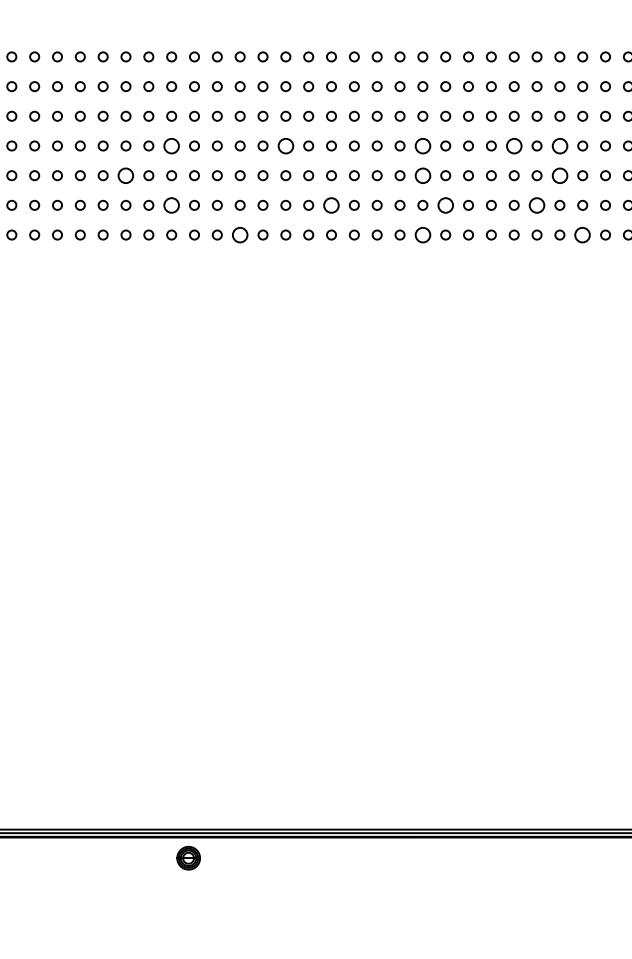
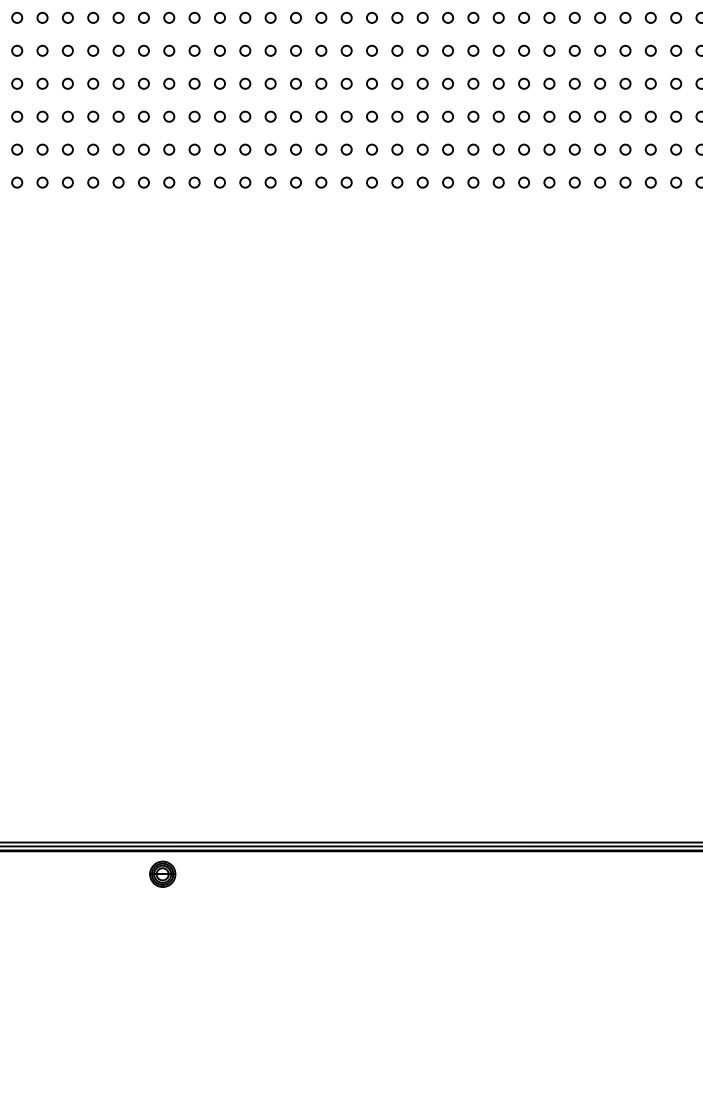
circle: (171, 145) -> (143, 83), size x0.62
circle: (285, 145) -> (270, 83), size x0.62
circle: (422, 145) -> (422, 83), size x0.62
circle: (513, 145) -> (523, 83), size x0.62
circle: (559, 145) -> (574, 83), size x0.62
circle: (126, 175) -> (93, 116), size x0.62
circle: (422, 175) -> (422, 116), size x0.62
circle: (559, 175) -> (574, 116), size x0.62
circle: (171, 205) -> (143, 149), size x0.62
circle: (331, 205) -> (321, 149), size x0.62
circle: (445, 205) -> (447, 149), size x0.62
circle: (537, 205) -> (549, 149), size x0.62
circle: (239, 234) -> (219, 182), size x0.62
circle: (422, 234) -> (422, 182), size x0.62
circle: (583, 234) -> (600, 182), size x0.62

